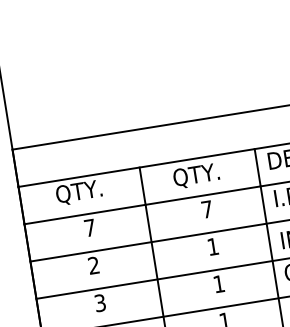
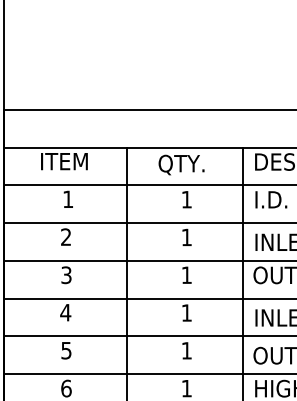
text: (79, 192) -> (63, 162), QTY. -> ITEM
text: (206, 209) -> (186, 199), 7 -> 1
text: (90, 227) -> (68, 198), 7 -> 1

